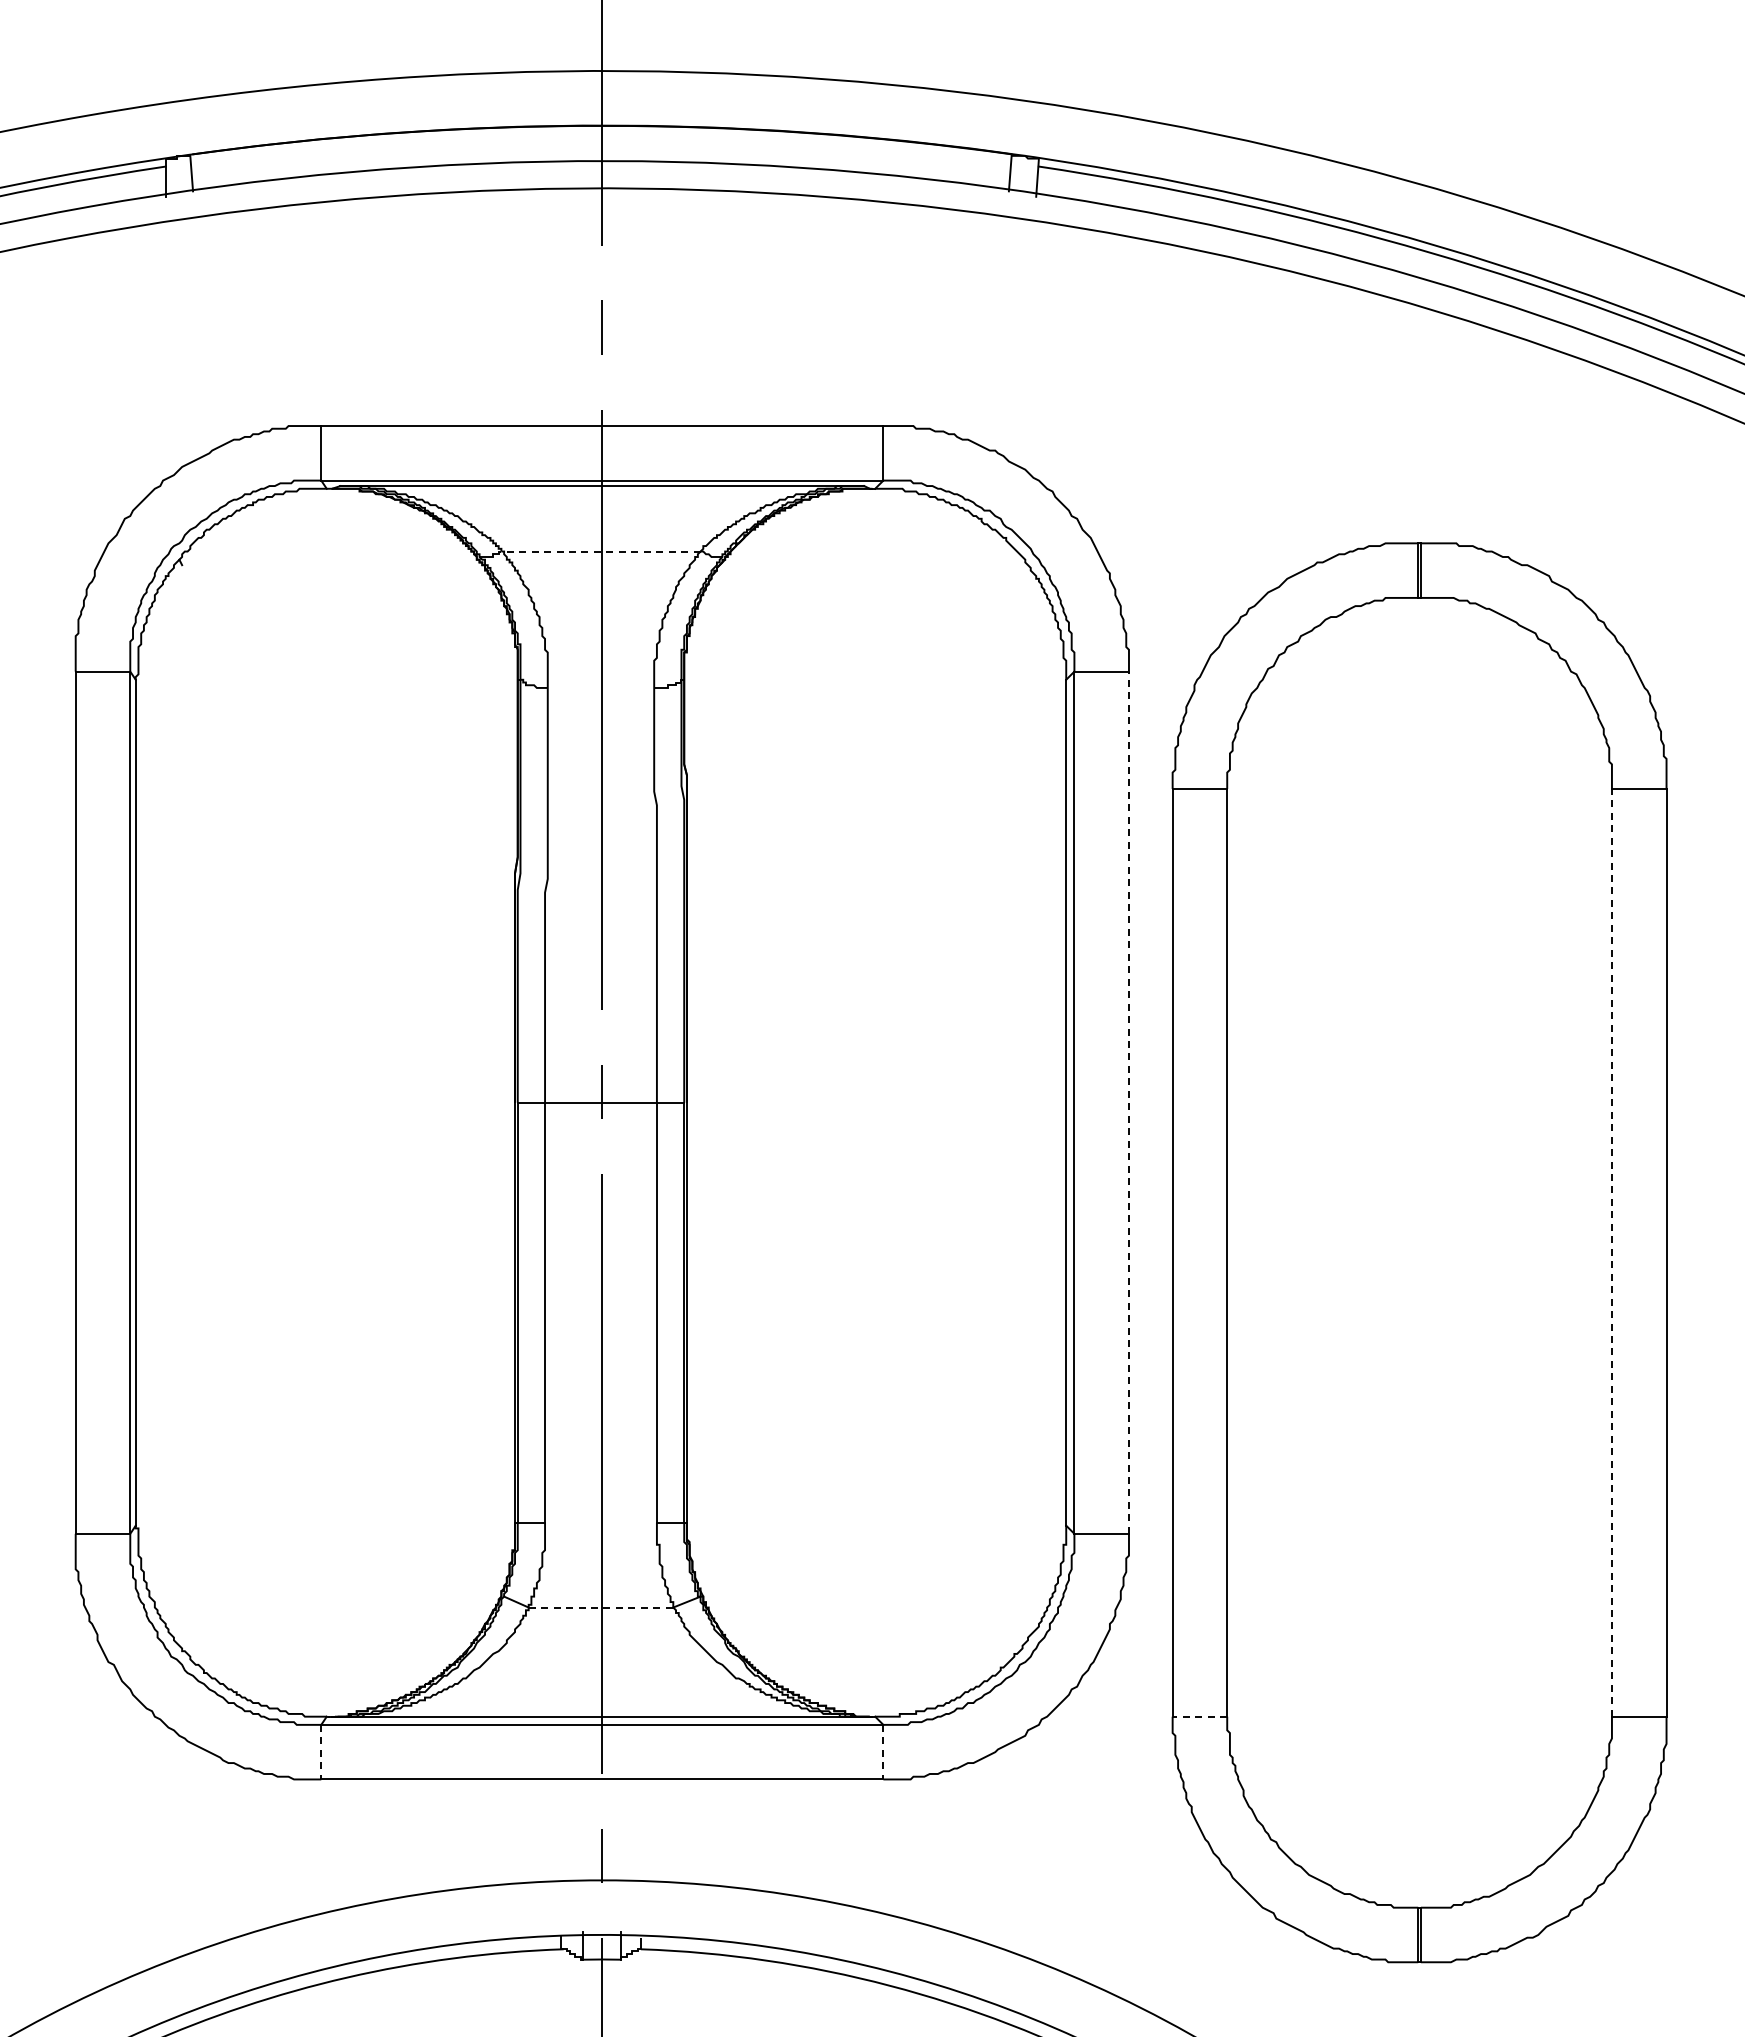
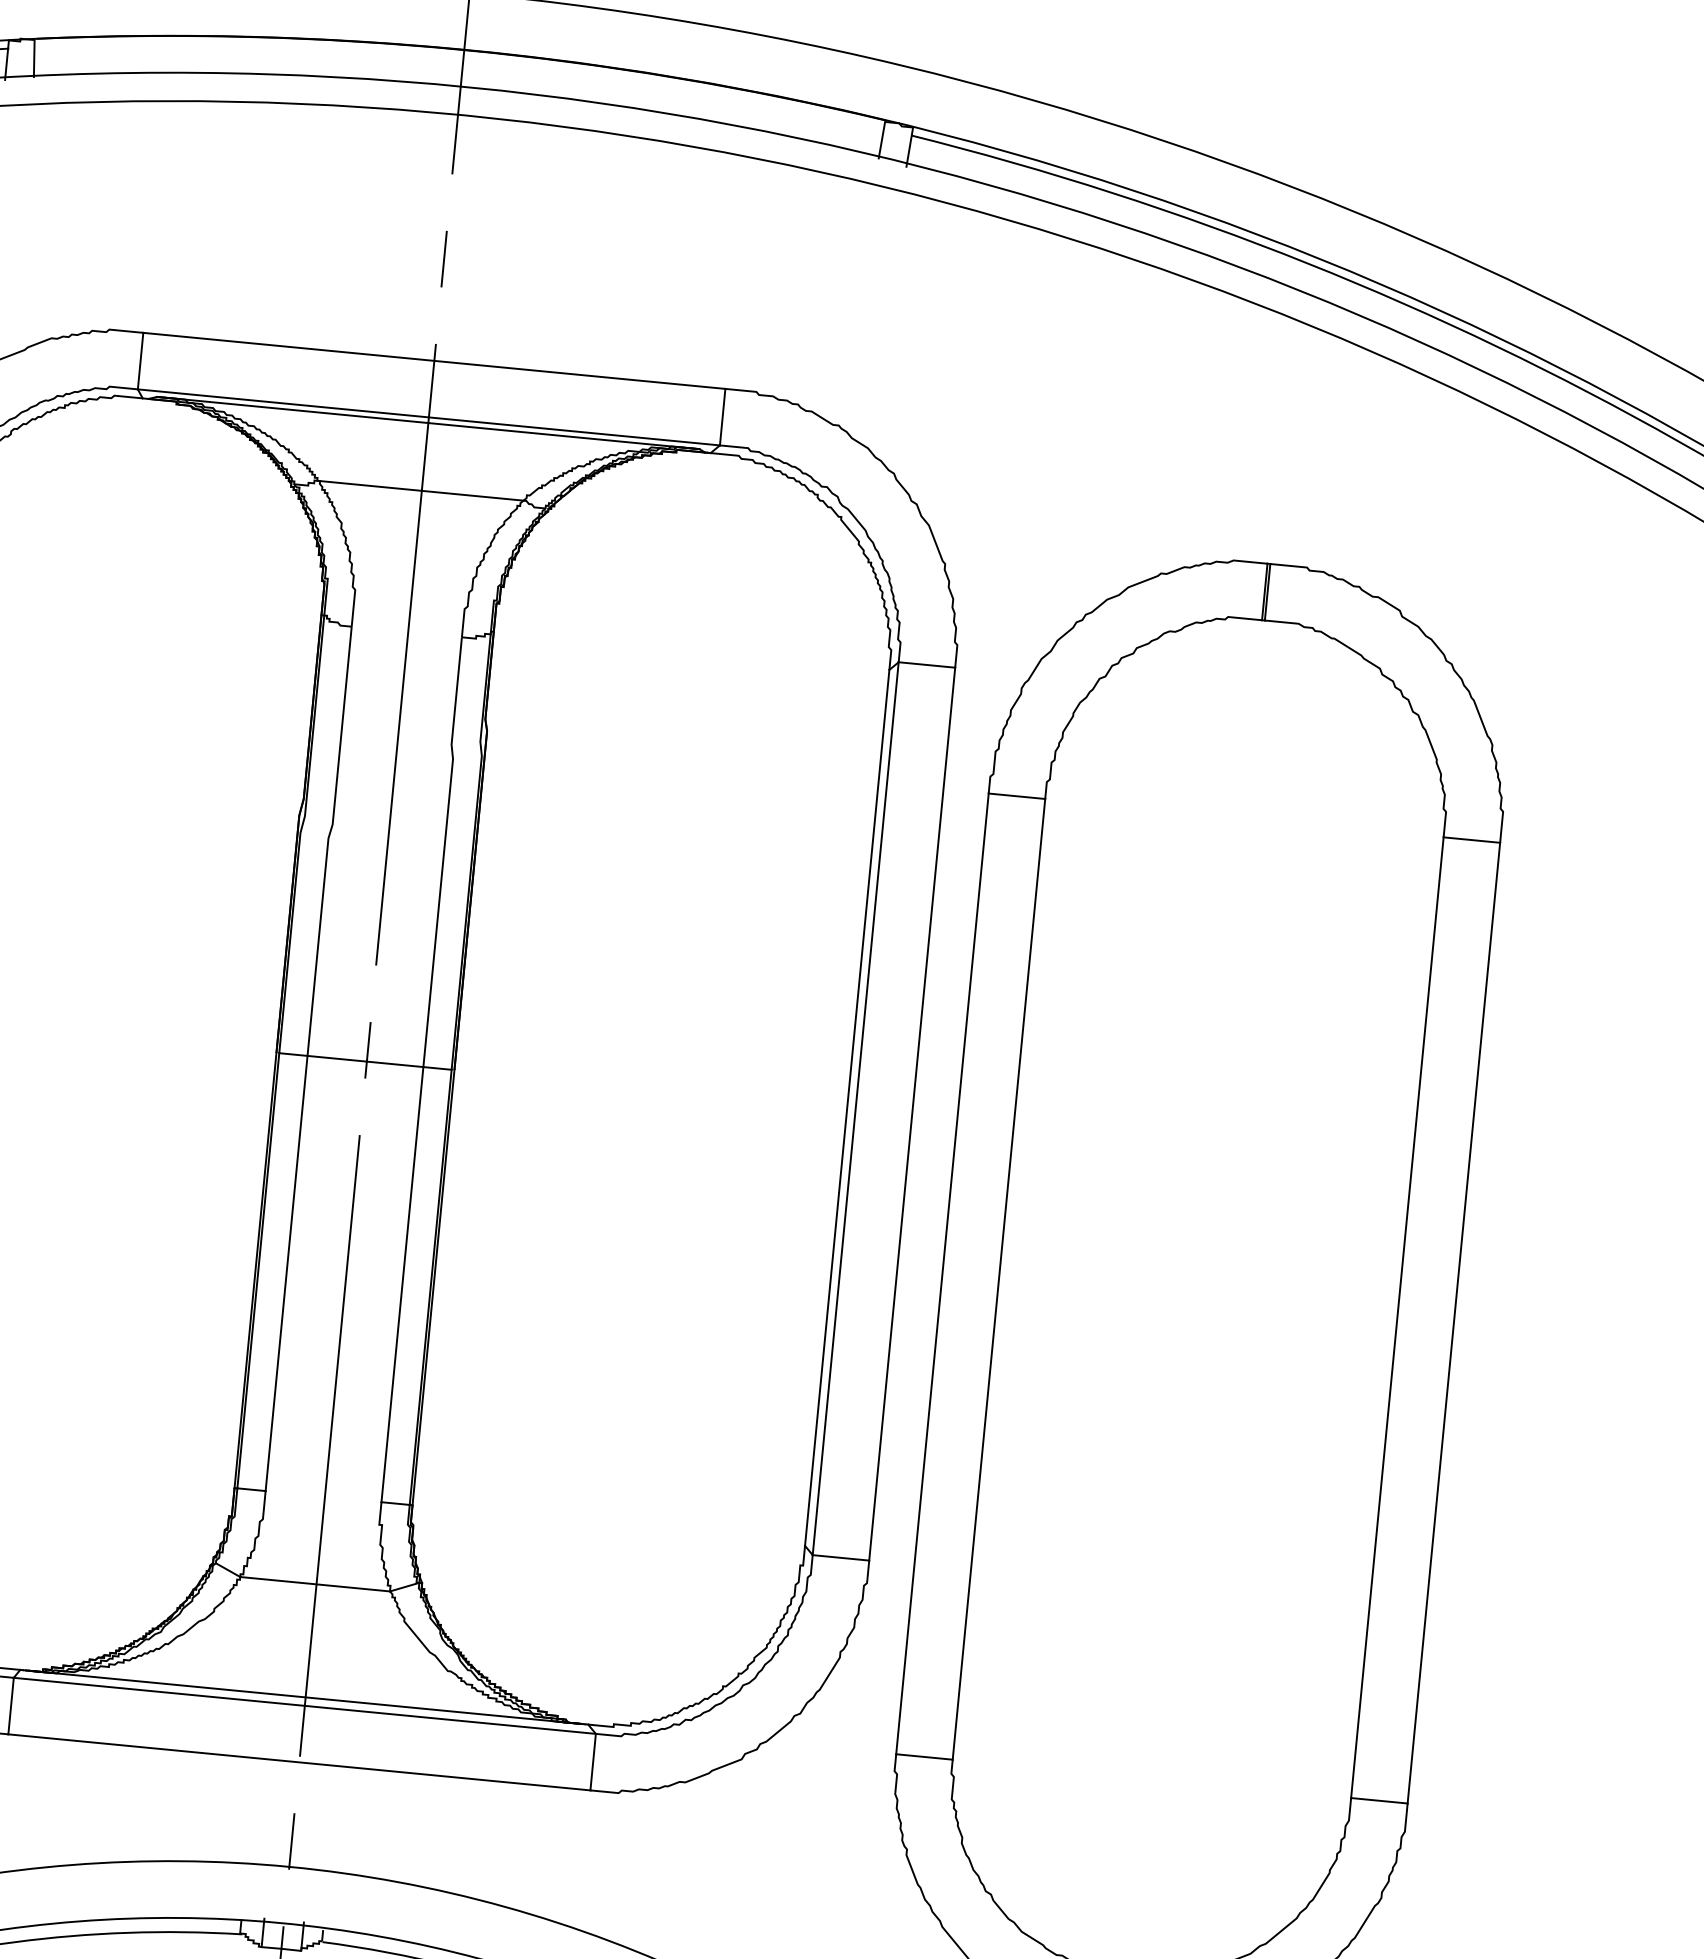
line: (600, 551) -> (419, 490), dashed -> solid
line: (1128, 1102) -> (911, 1113), dashed -> solid
line: (1611, 1252) -> (1396, 1317), dashed -> solid
line: (601, 1607) -> (315, 1584), dashed -> solid
line: (1199, 1716) -> (924, 1756), dashed -> solid
line: (321, 1752) -> (11, 1706), dashed -> solid
line: (883, 1752) -> (593, 1762), dashed -> solid

